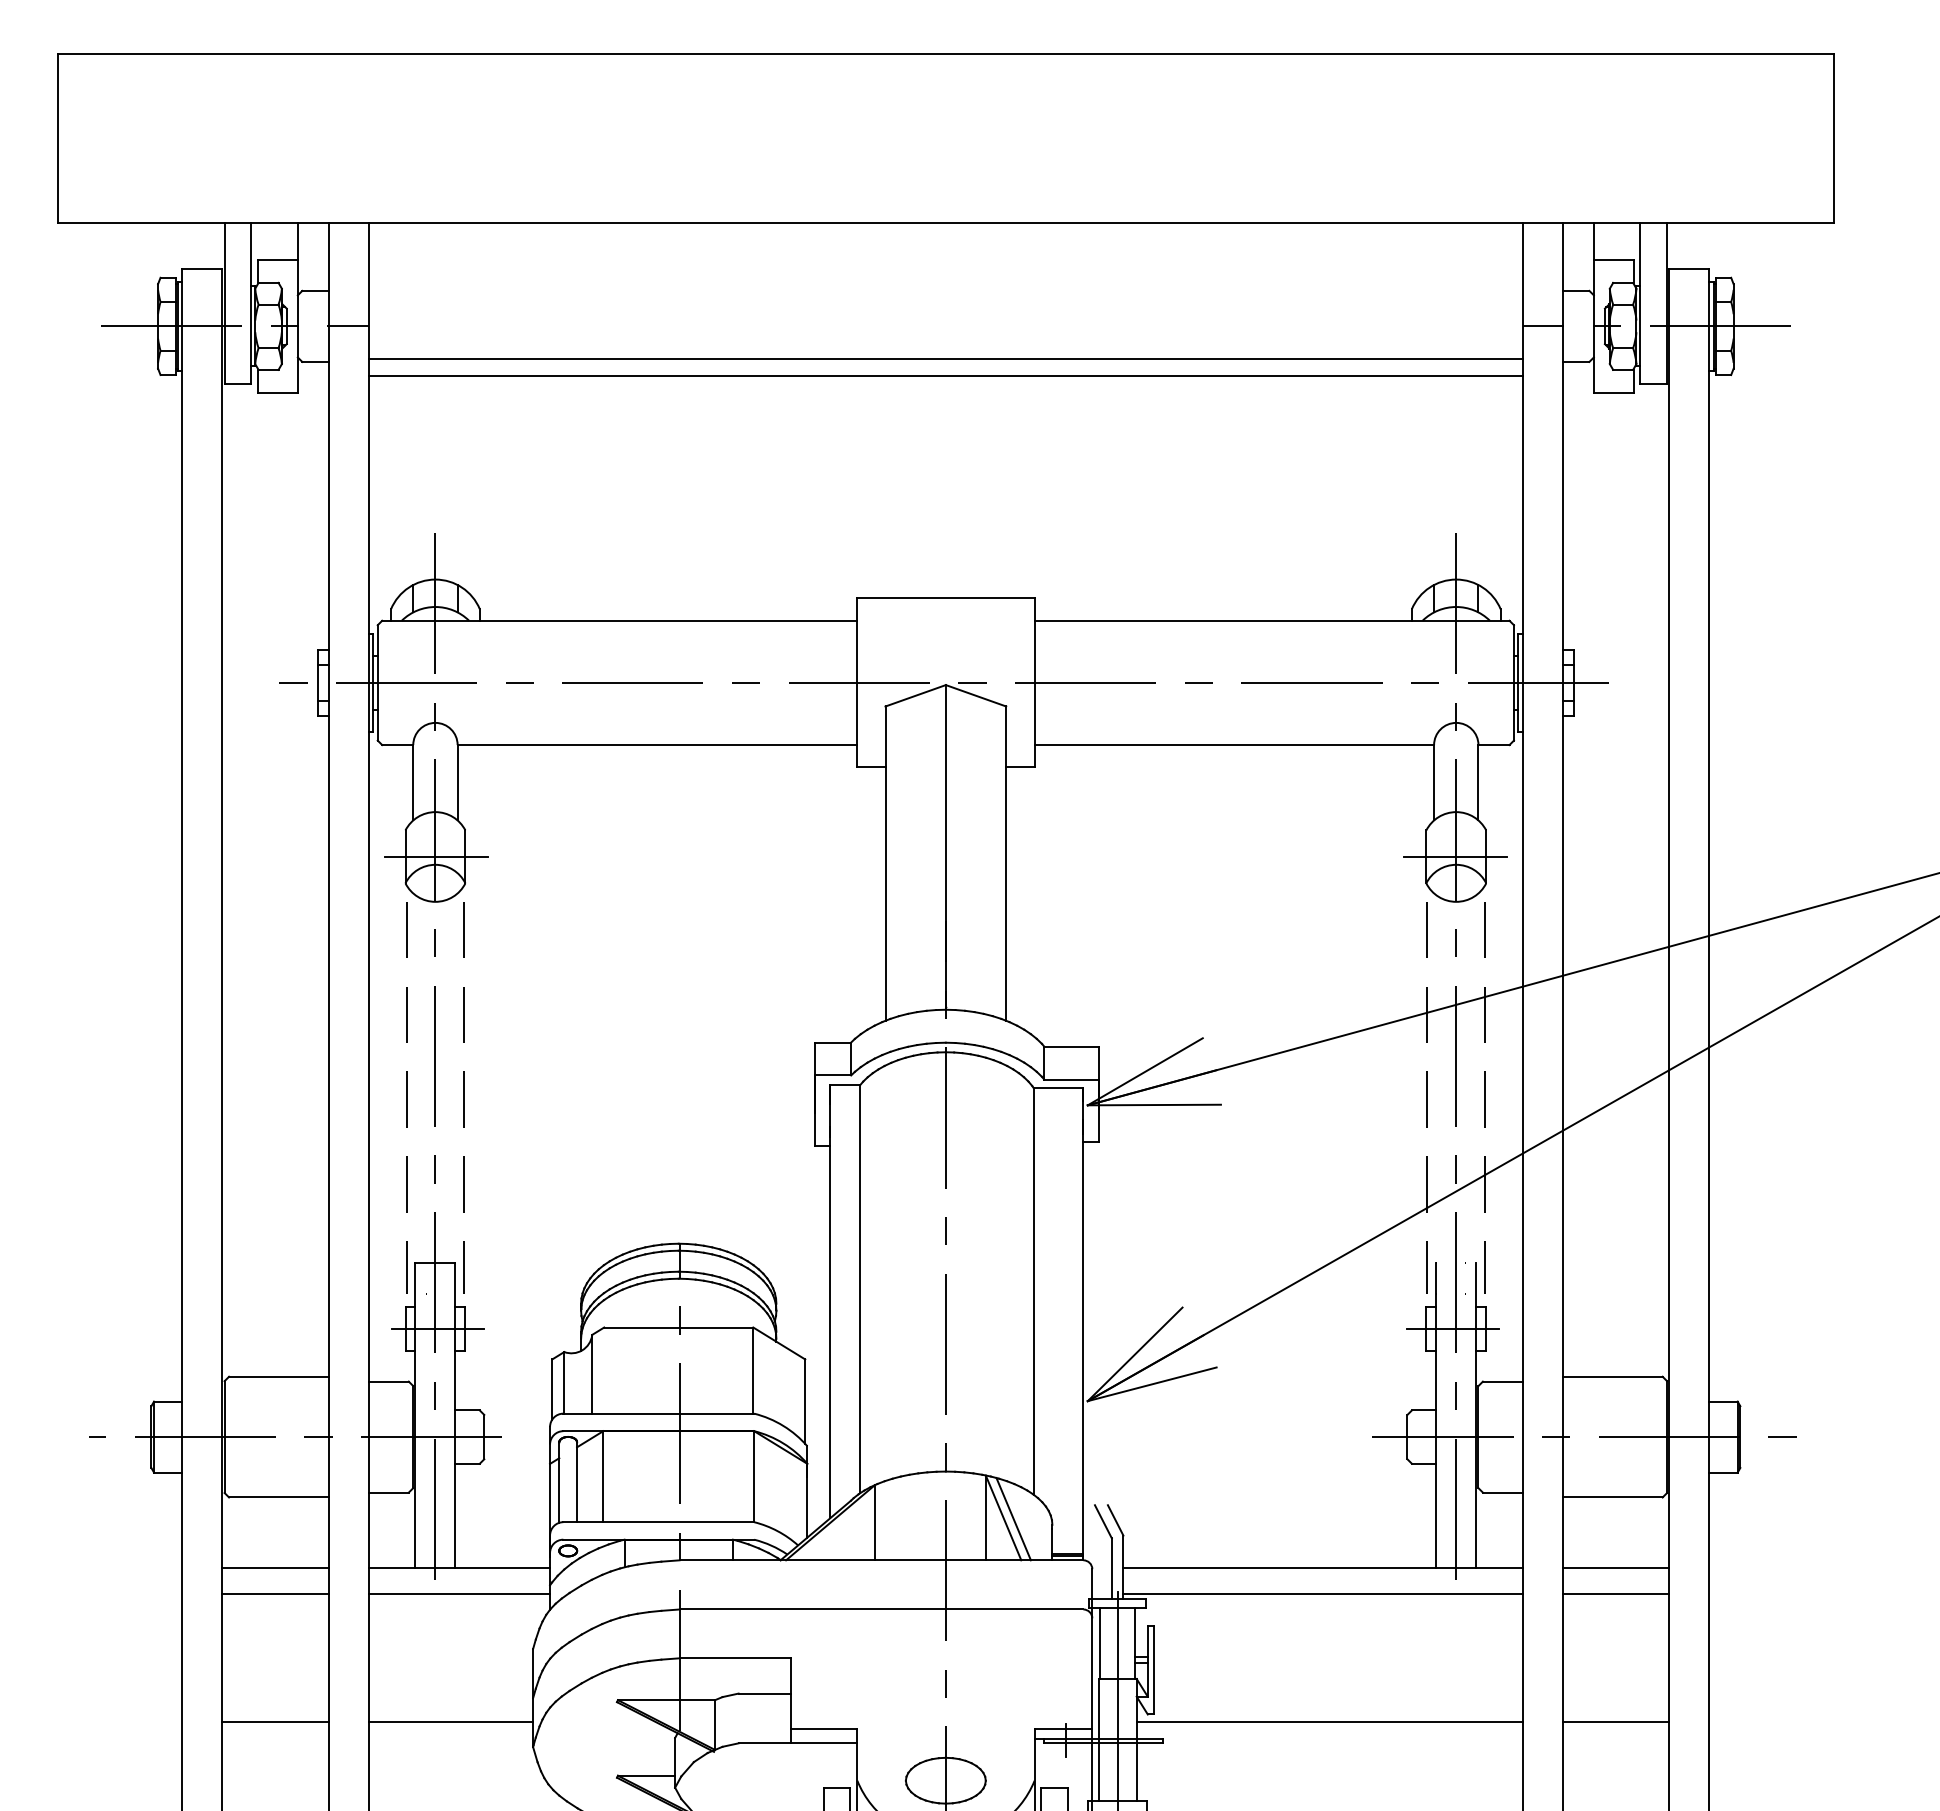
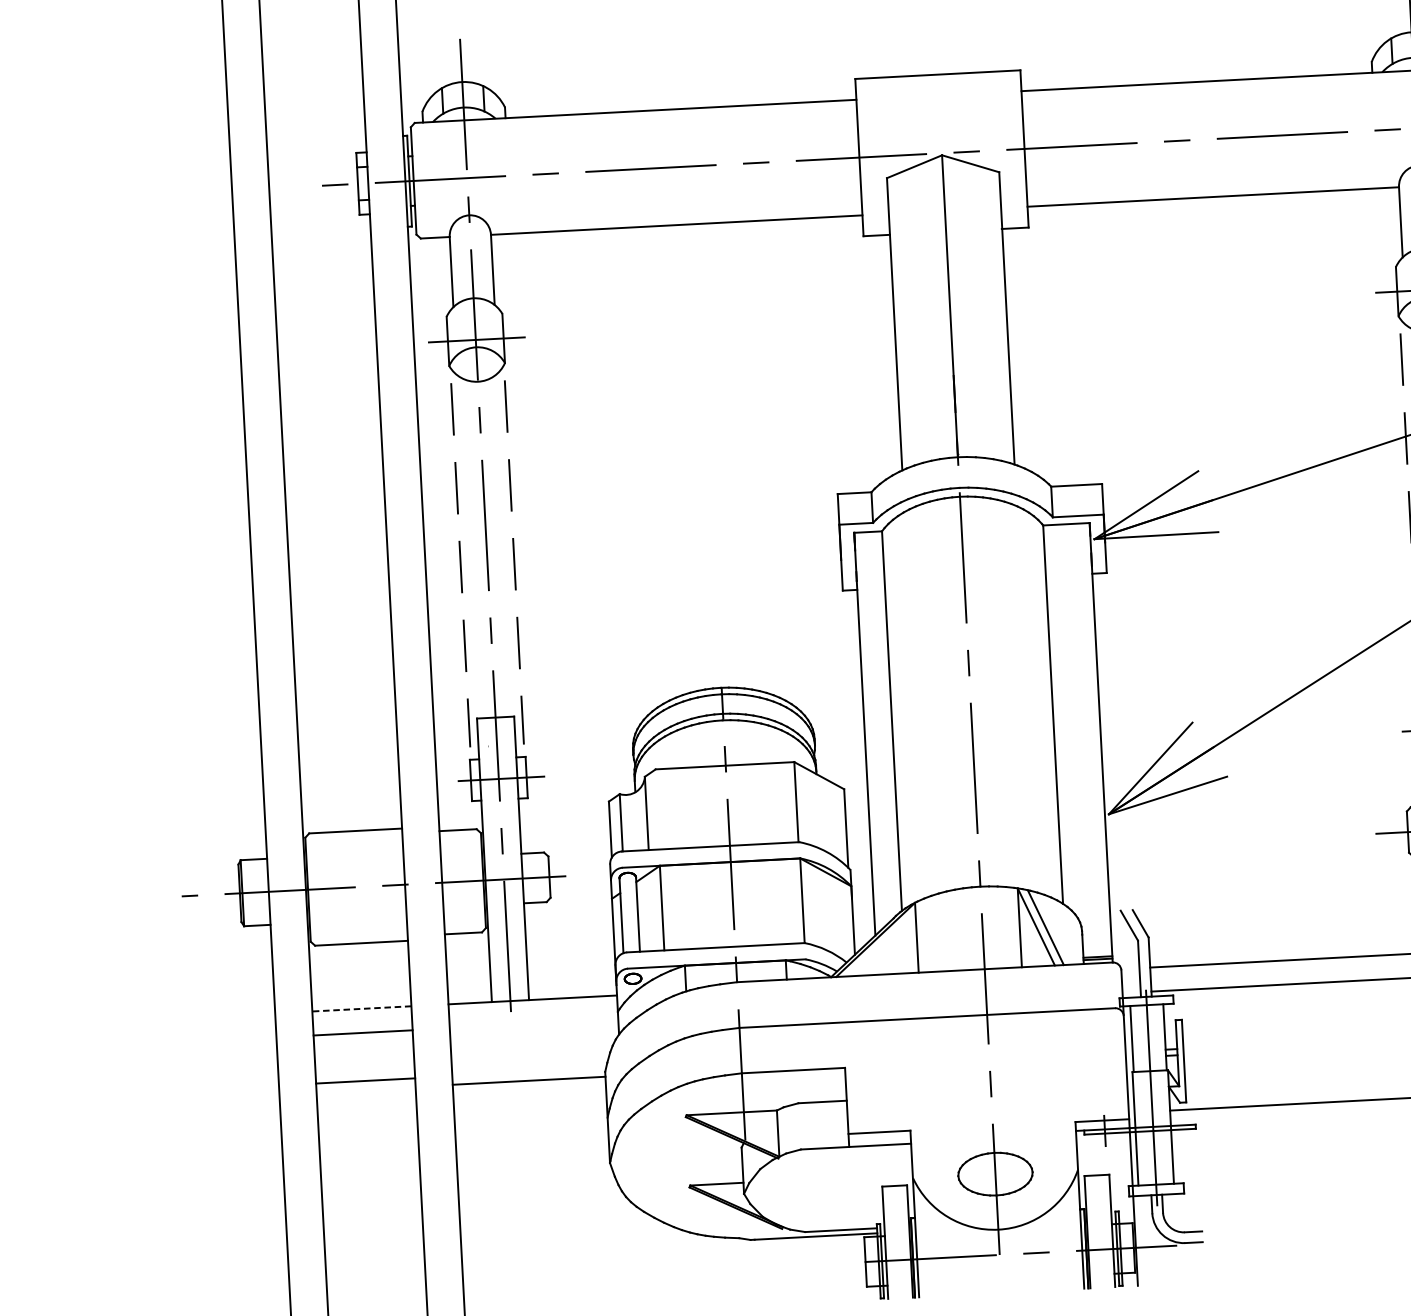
line: (275, 1567) -> (361, 1008), solid -> dashed
line: (459, 1593) -> (534, 1023), removed
line: (275, 1722) -> (365, 1081), moved
line: (450, 1722) -> (528, 1080), moved

